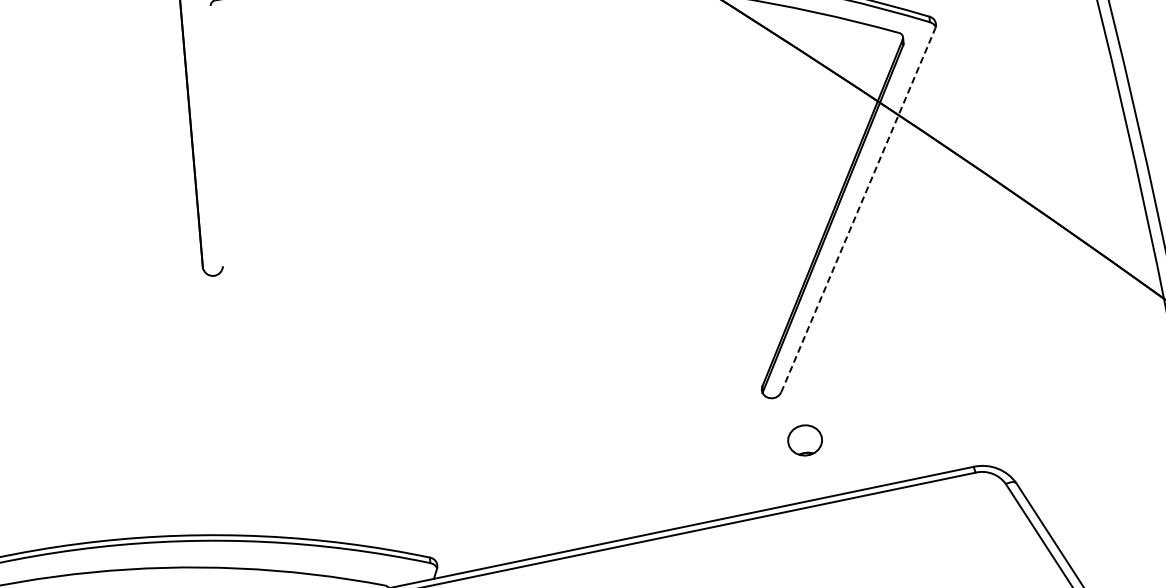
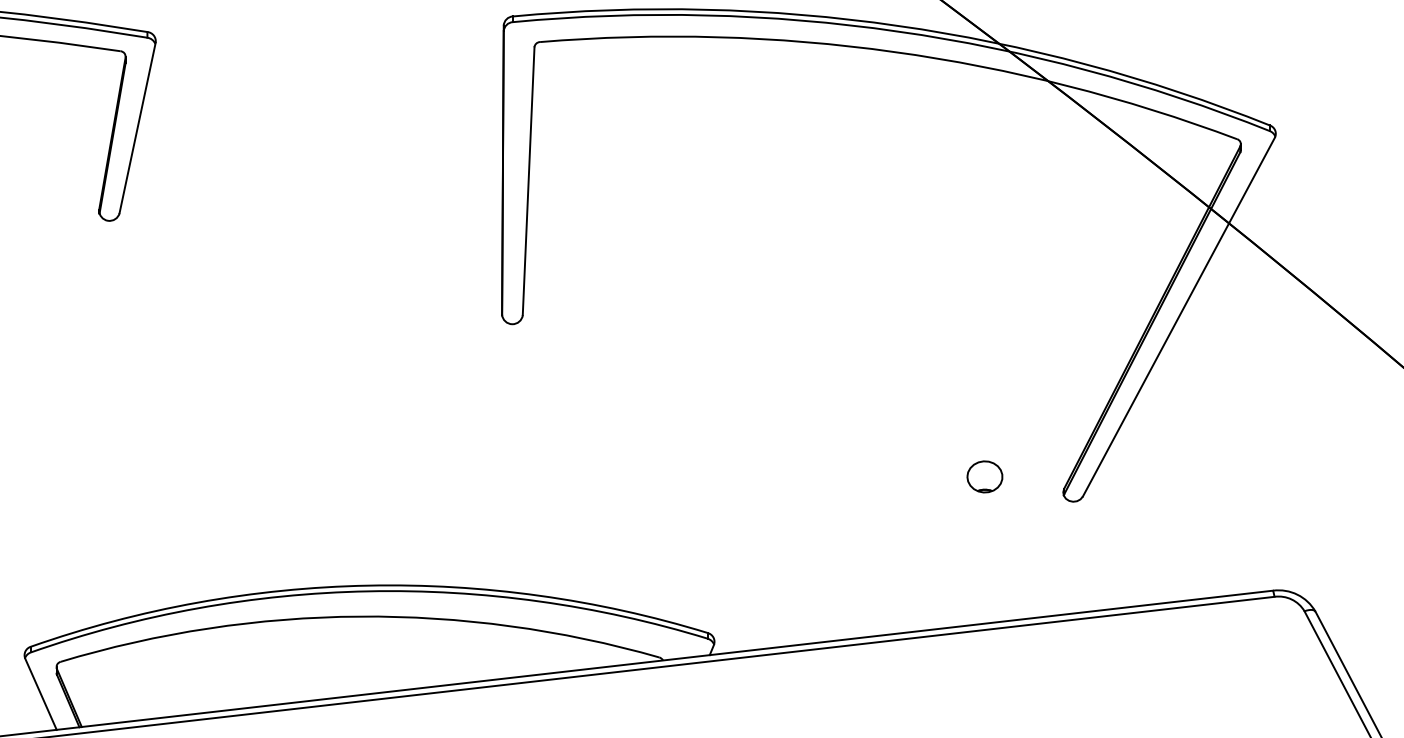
line: (216, 136) -> (528, 181), added
line: (858, 209) -> (1179, 316), dashed -> solid
part: (804, 440) -> (984, 476), moved

